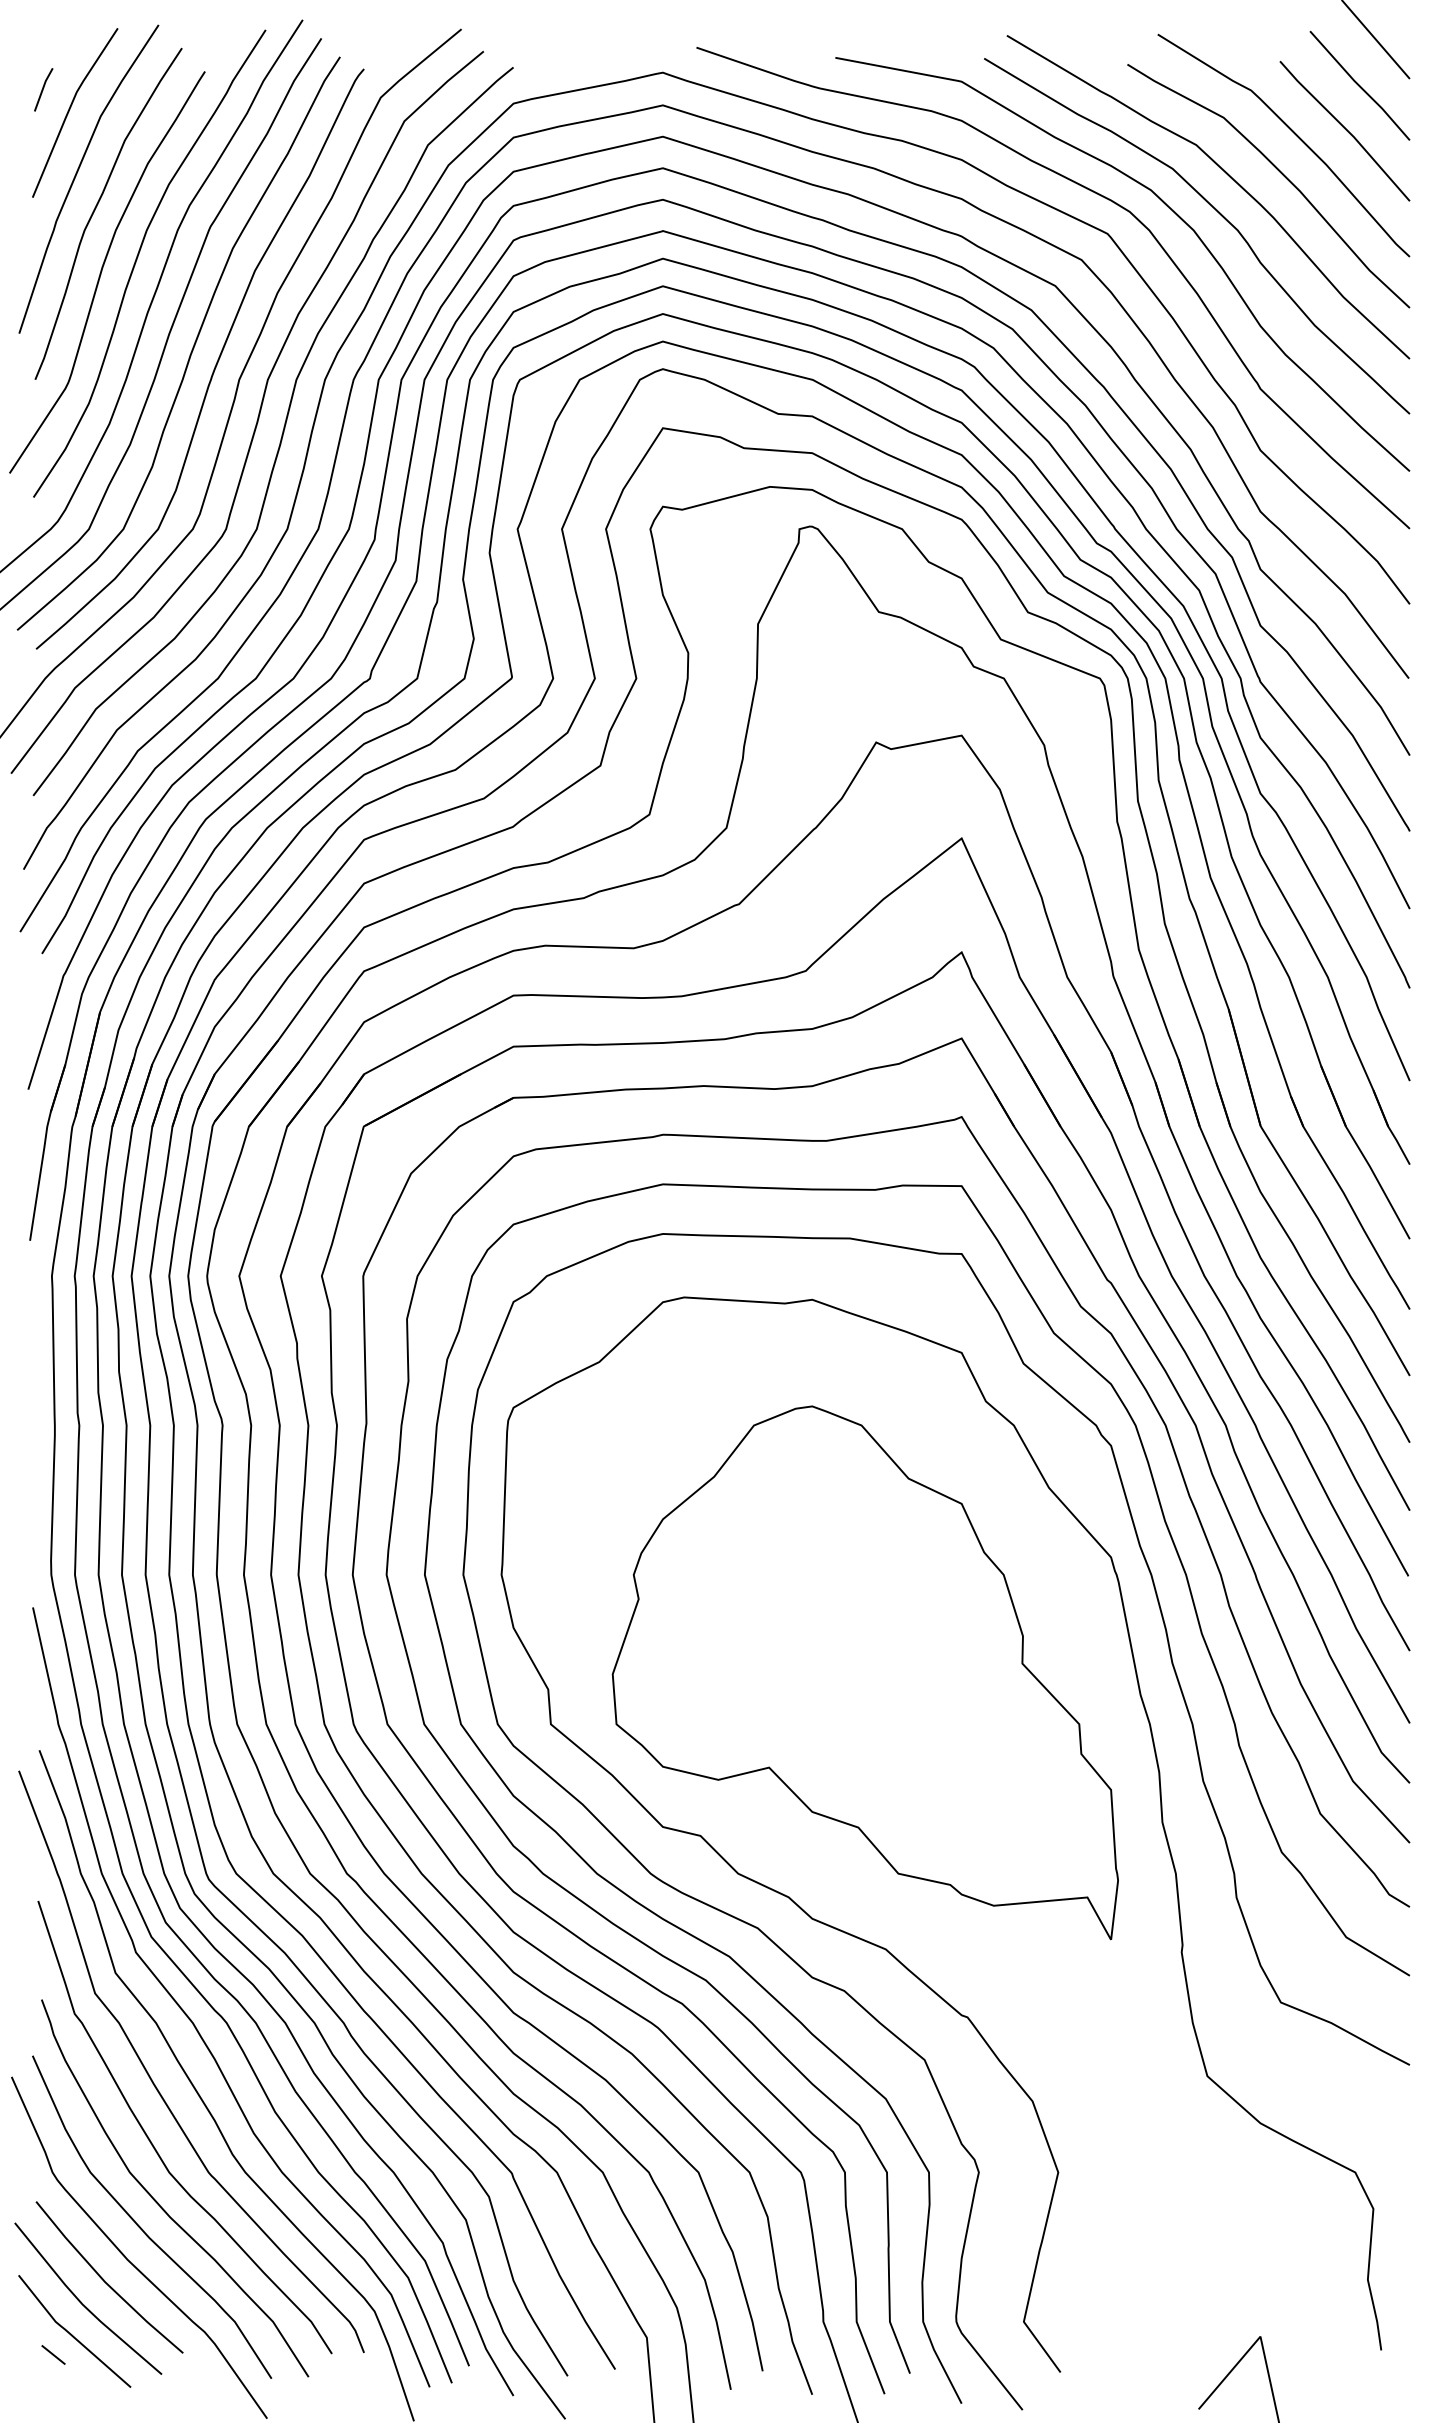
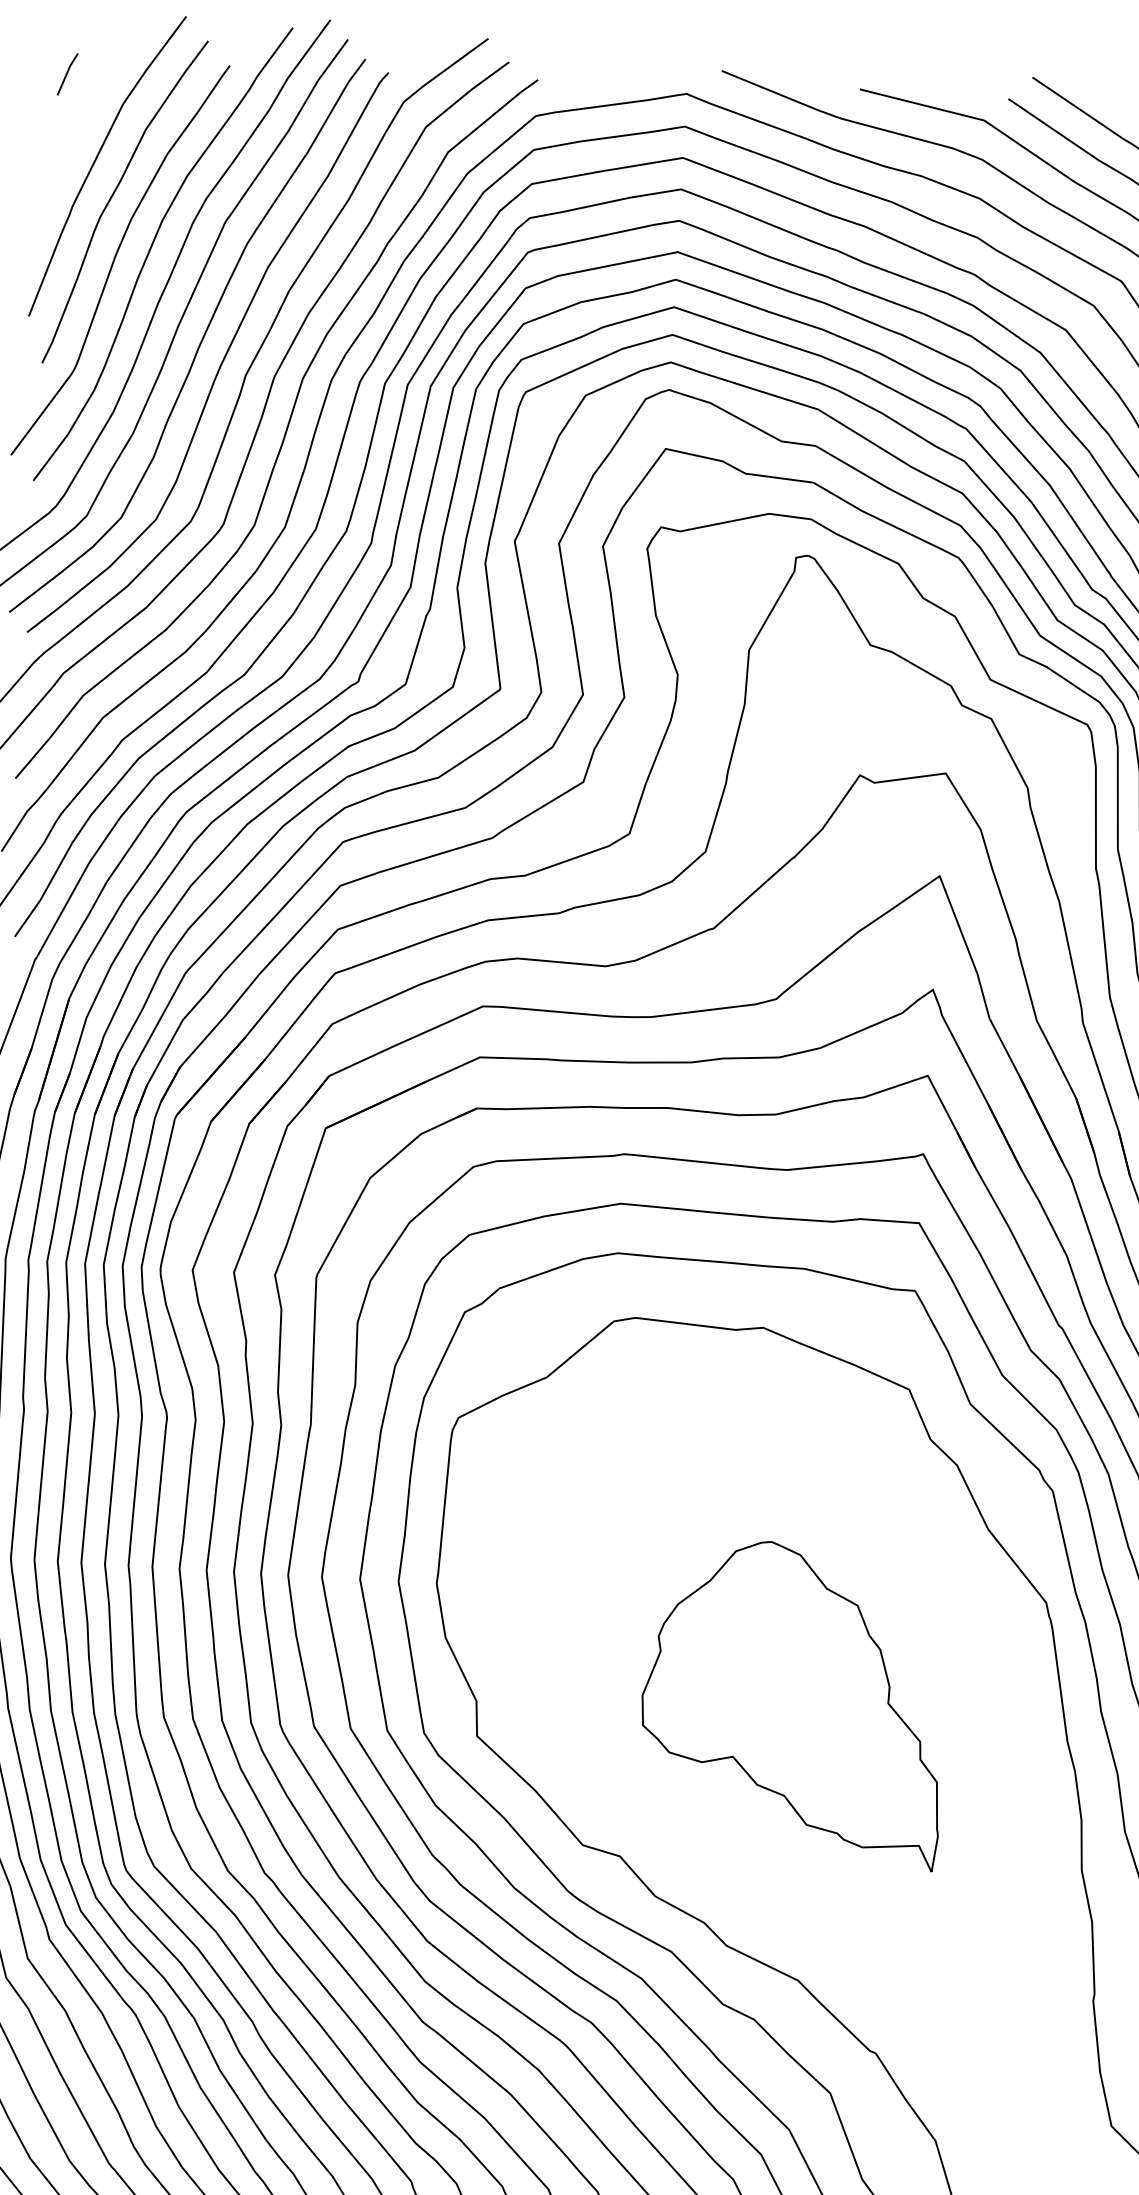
line: (70, 109) -> (93, 95), removed
part: (864, 1672) -> (793, 1702), size x0.6

